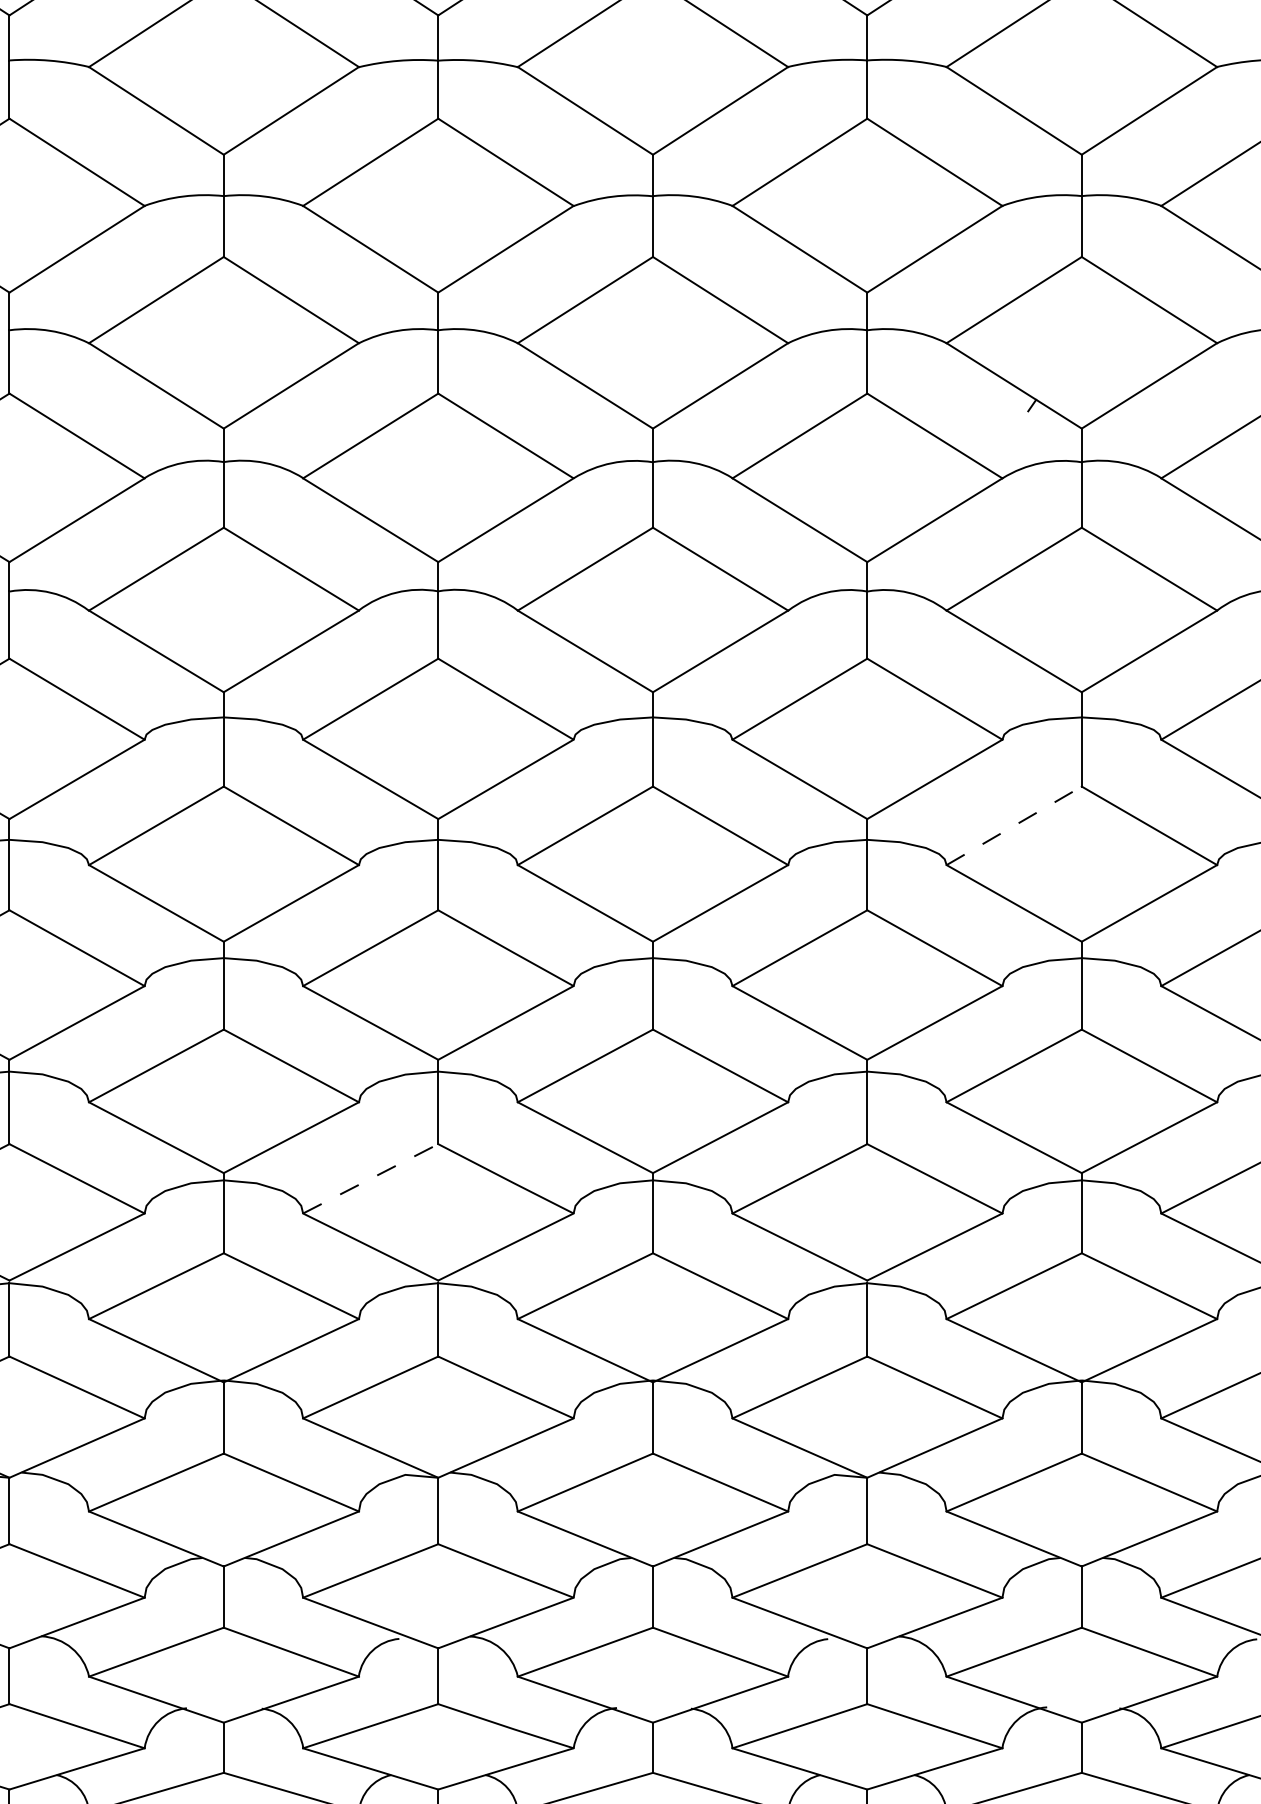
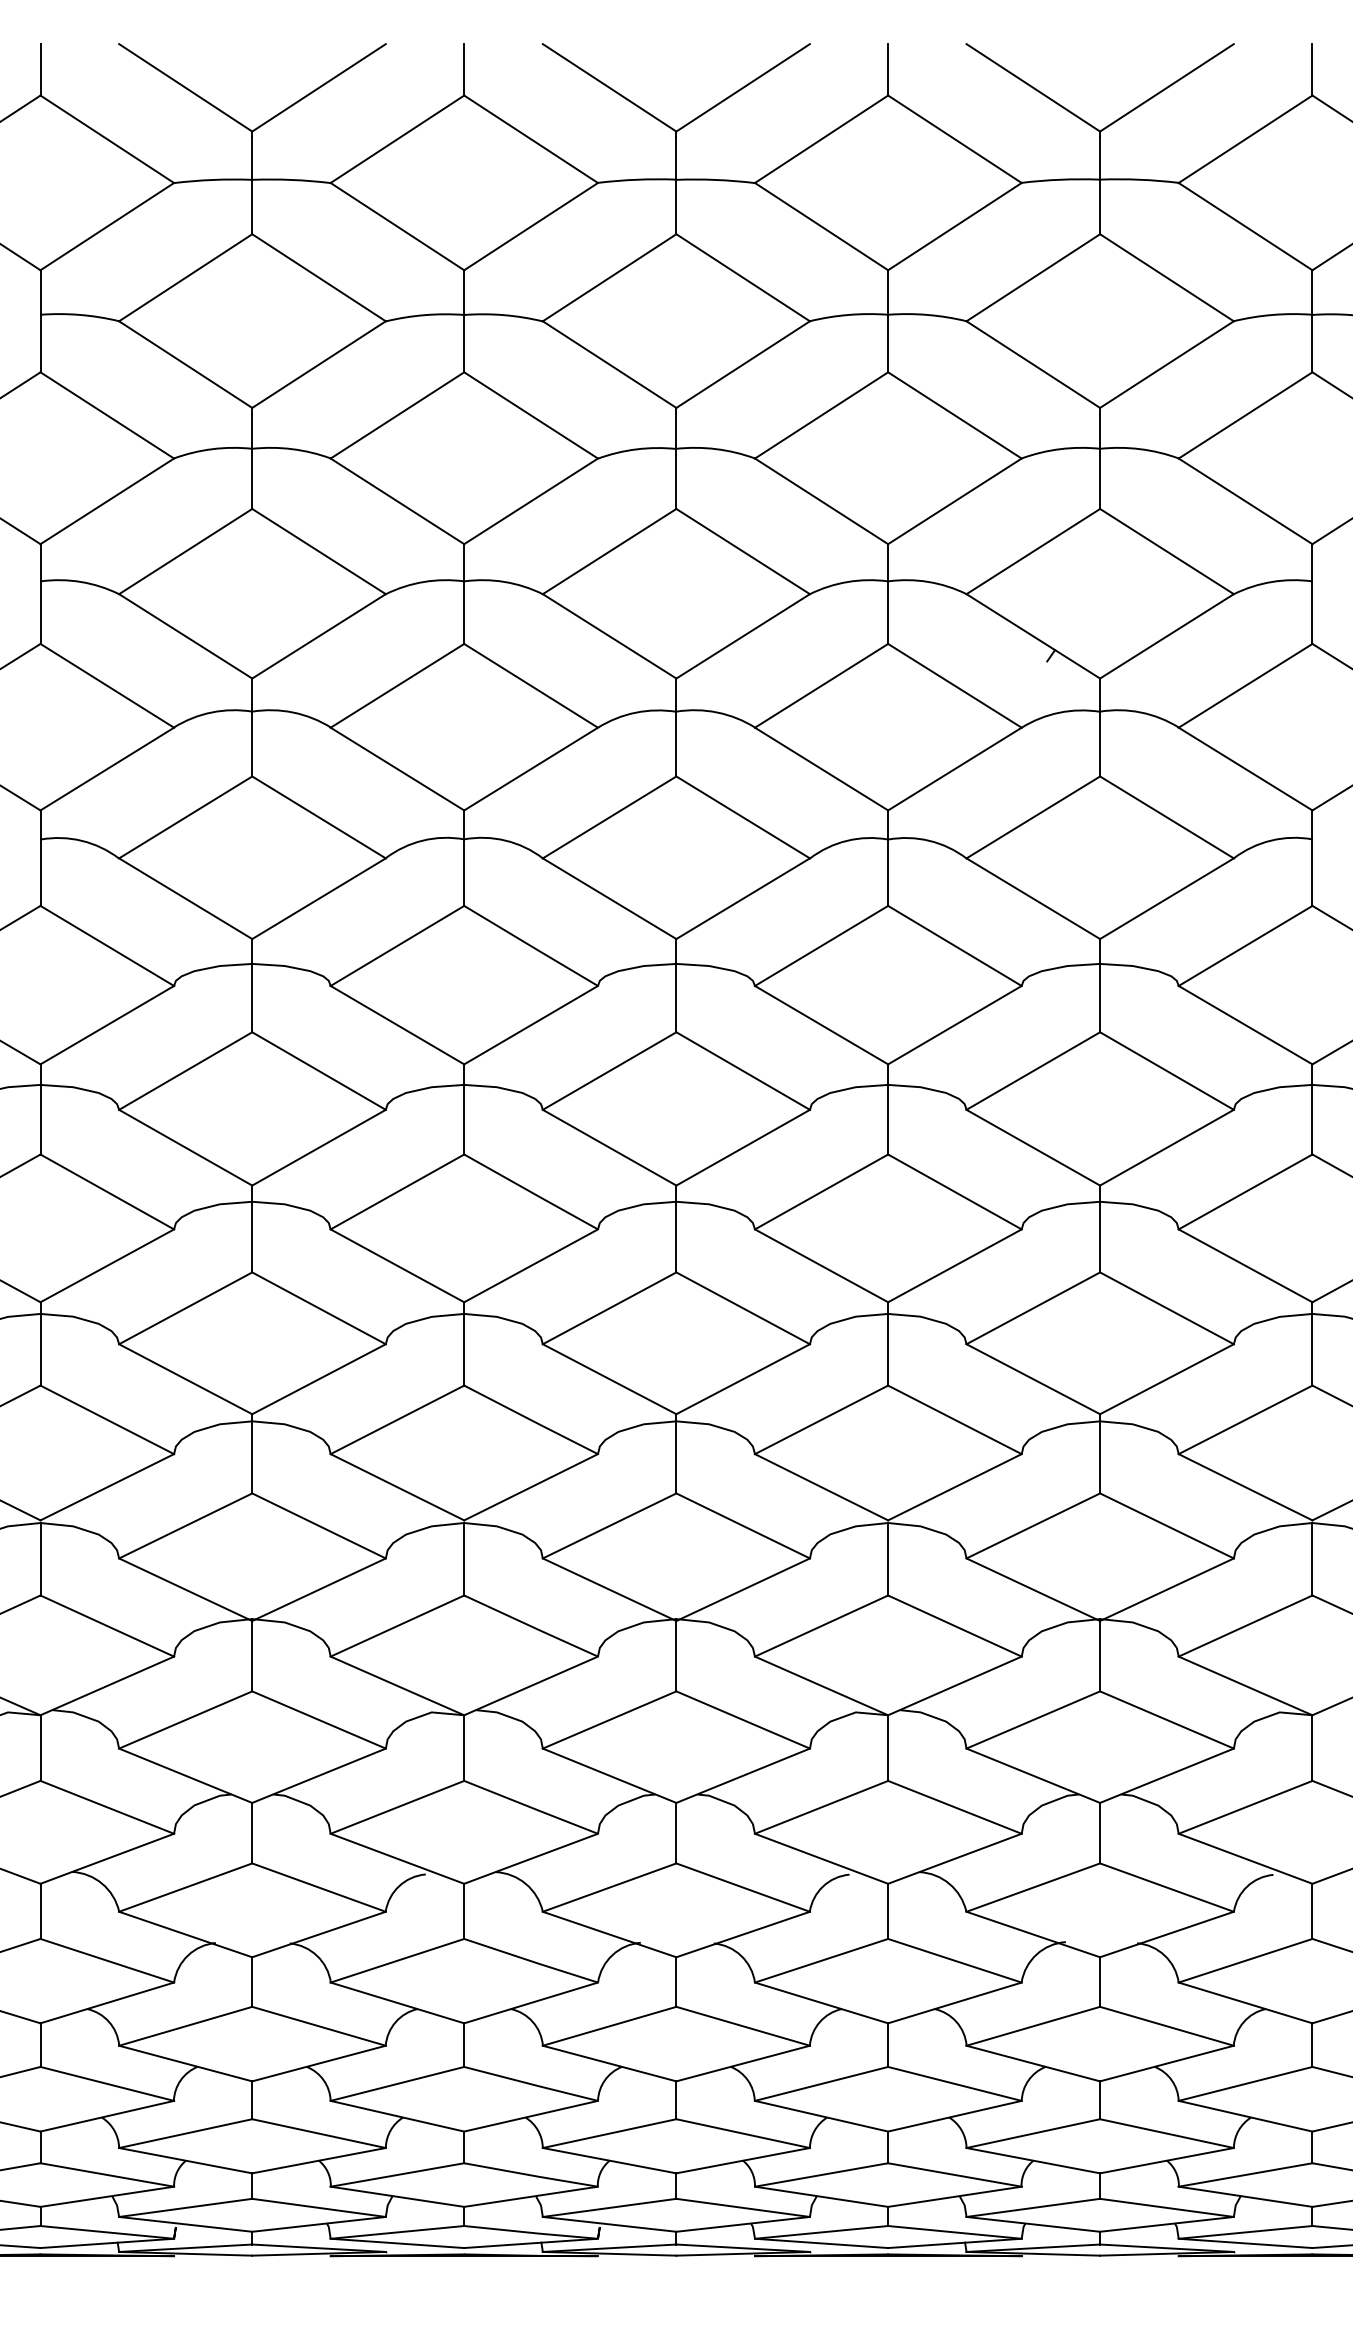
line: (1014, 825) -> (1033, 1070), dashed -> solid
line: (370, 1178) -> (397, 1419), dashed -> solid

